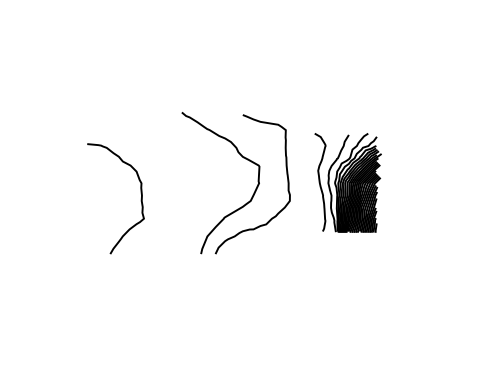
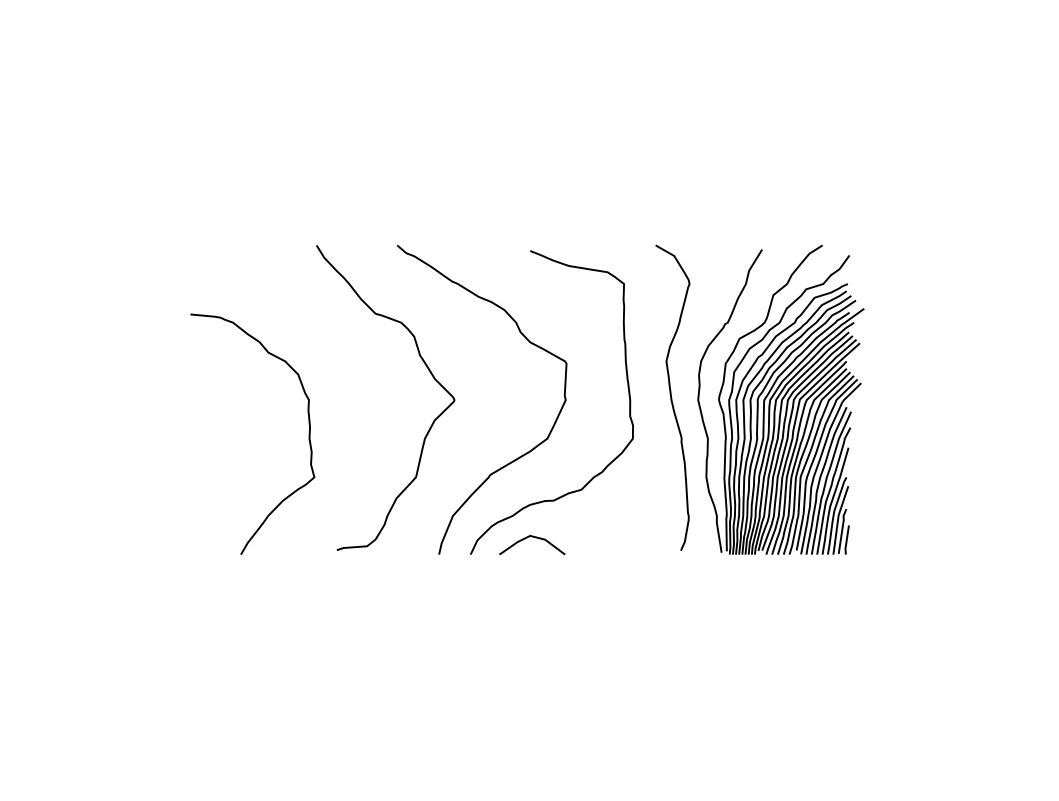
curve: (194, 168) -> (424, 367), added
part: (348, 182) -> (760, 398), size x1.43
line: (241, 247) -> (527, 540), added

